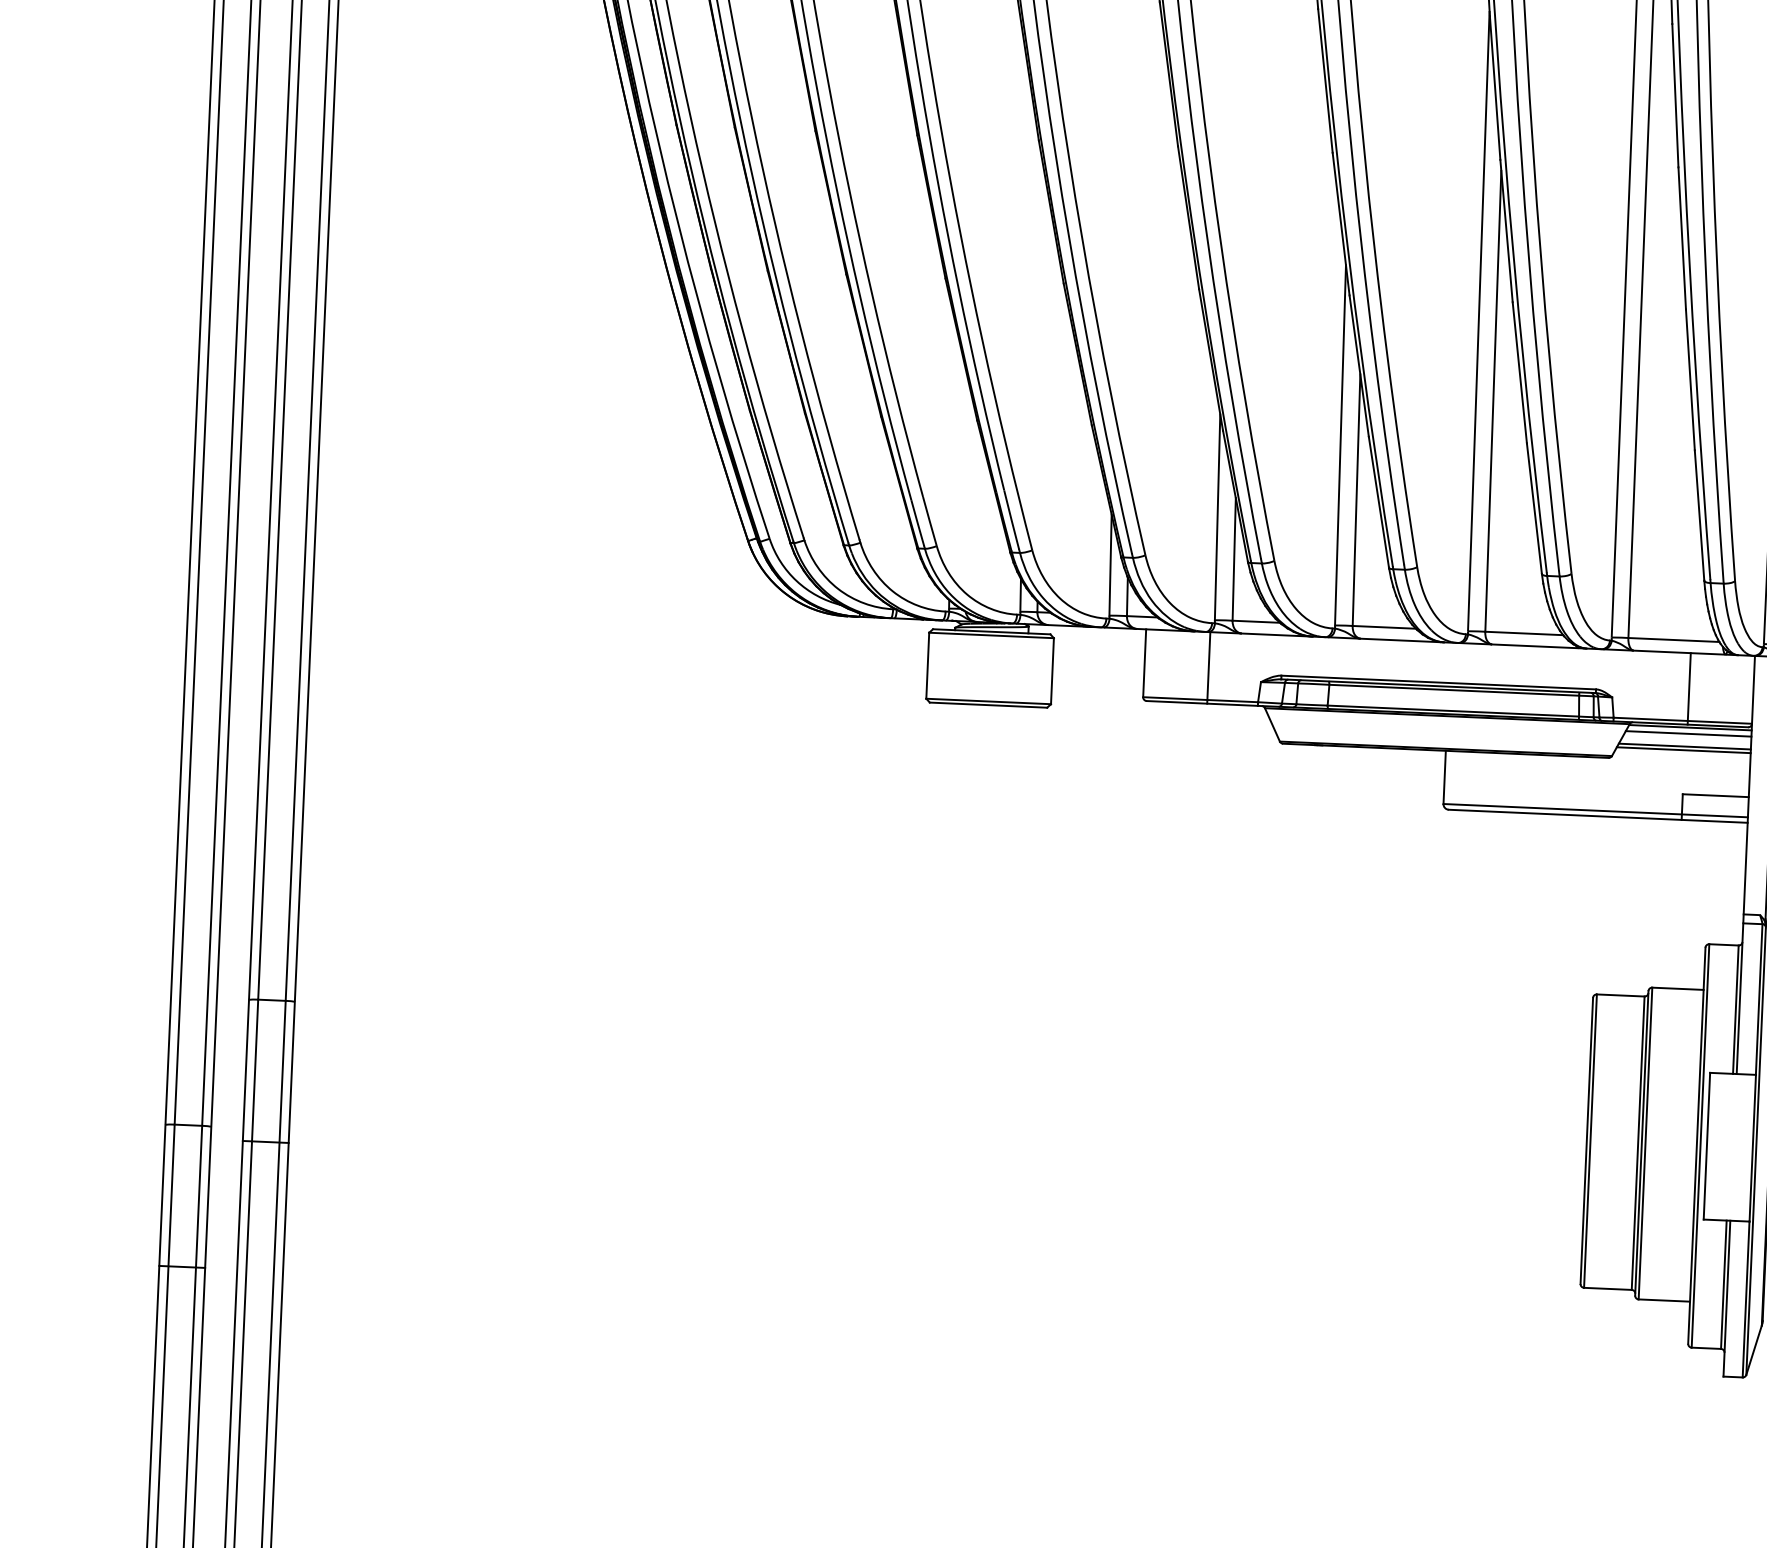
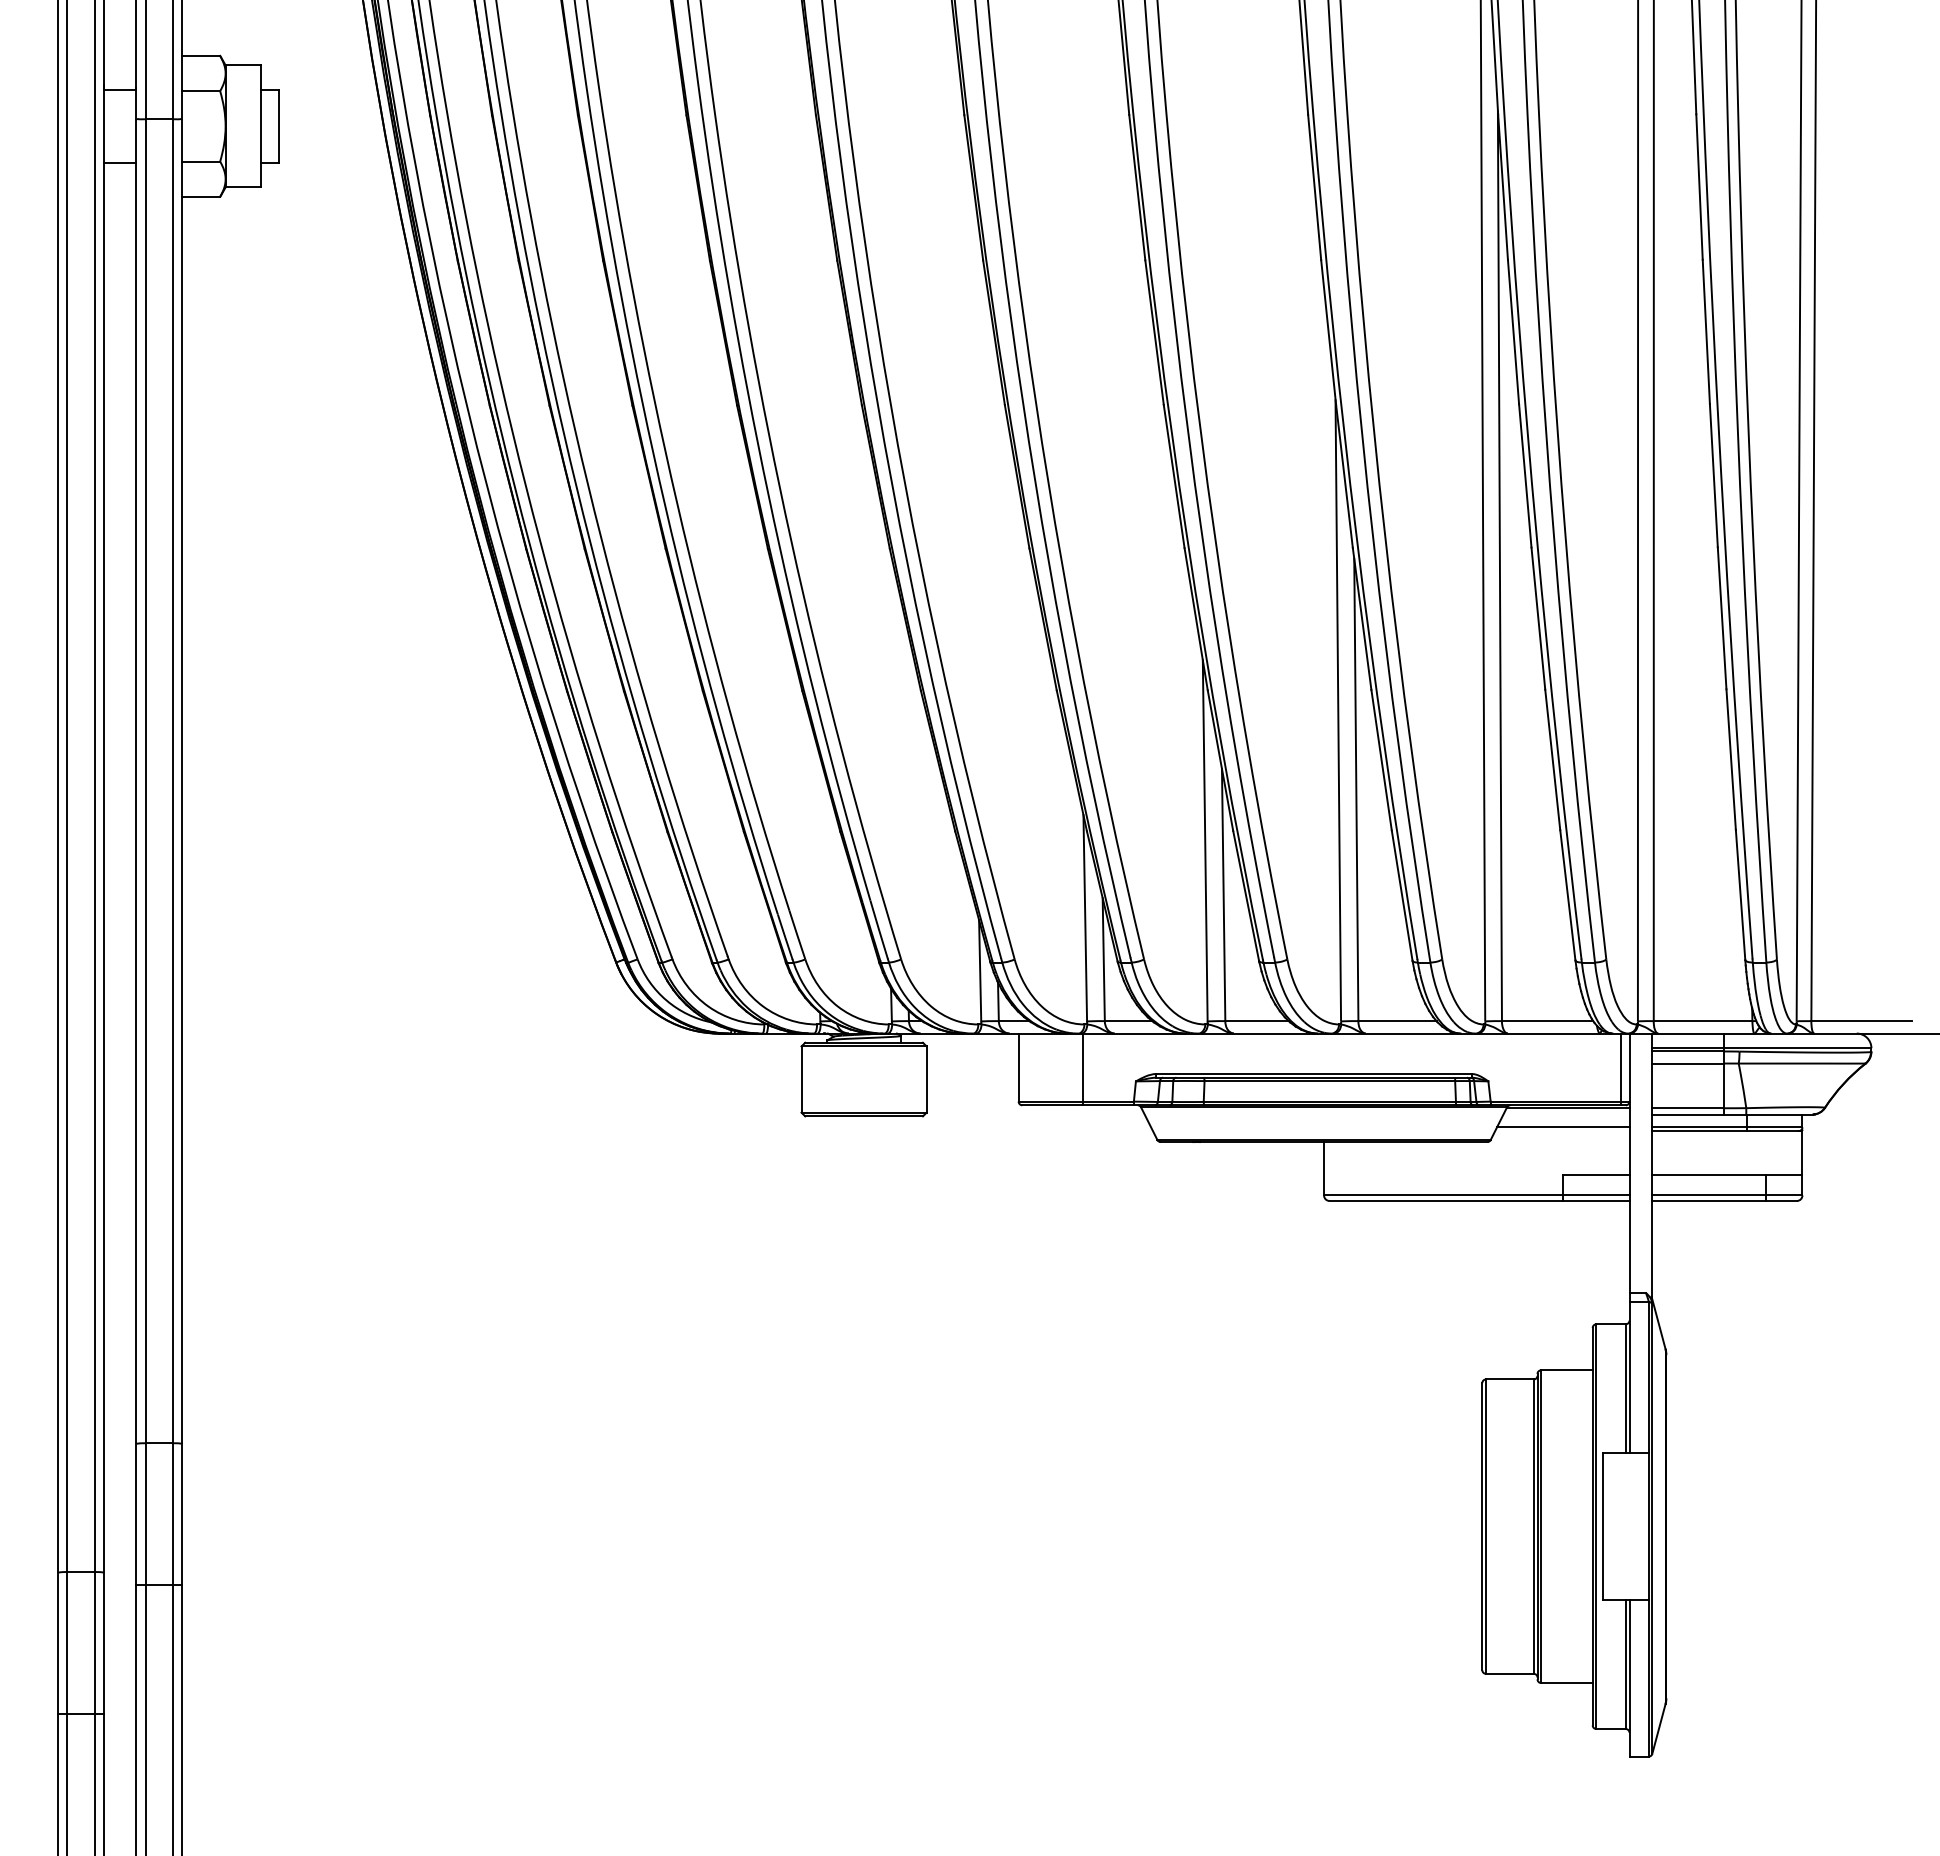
line: (1689, 688) -> (1621, 1069), moved
line: (1688, 733) -> (1566, 1114), removed
line: (1683, 750) -> (1562, 1131), removed

